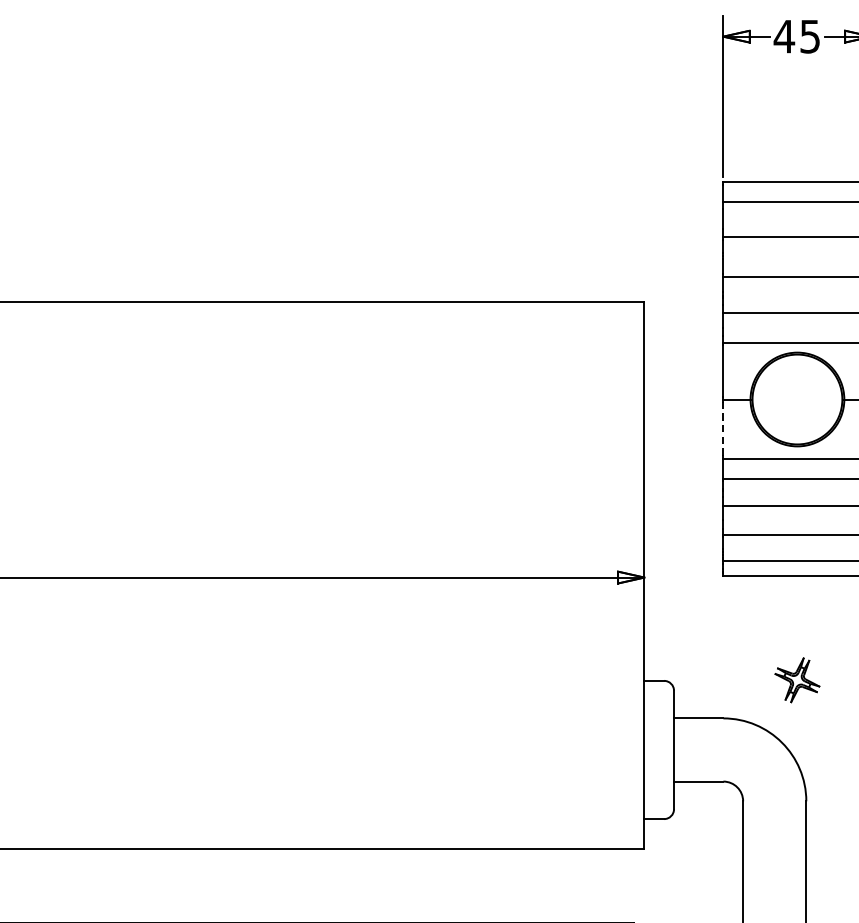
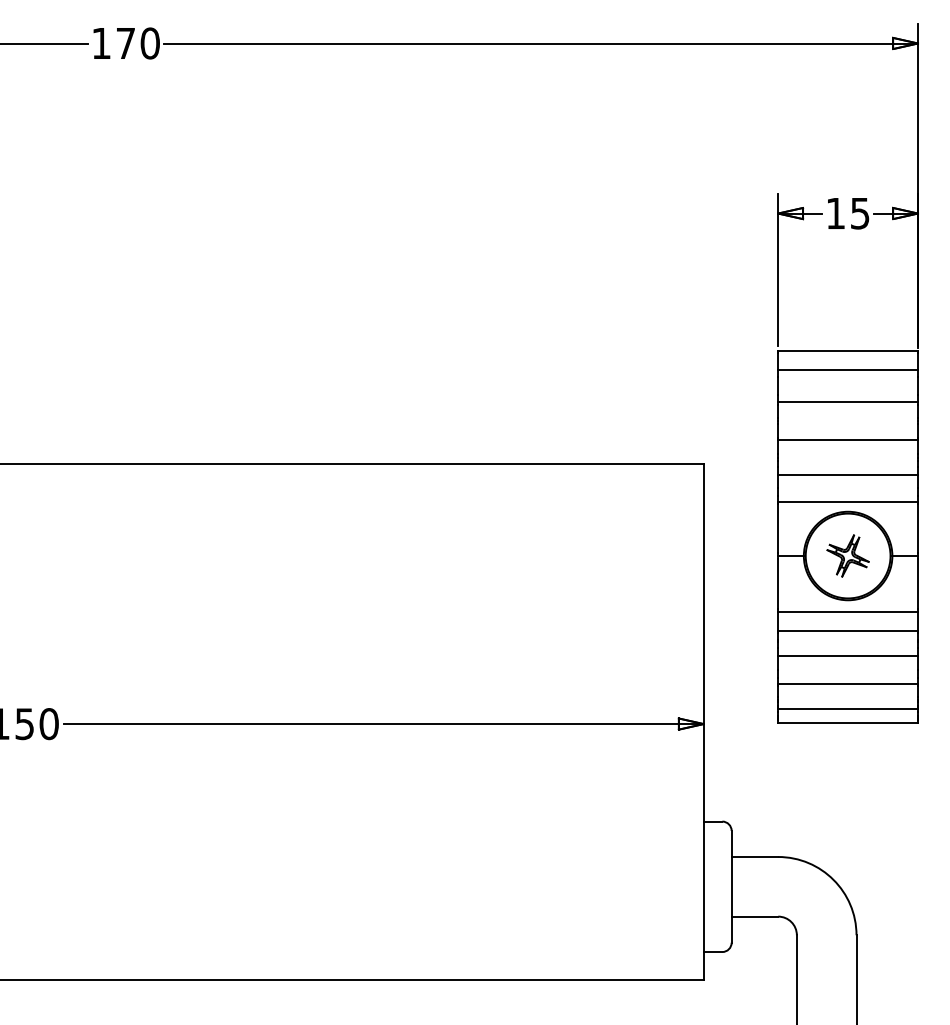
text: (784, 36) -> (835, 213), 45 -> 15
line: (723, 428) -> (778, 583), dashed -> solid
part: (796, 679) -> (847, 555), moved

